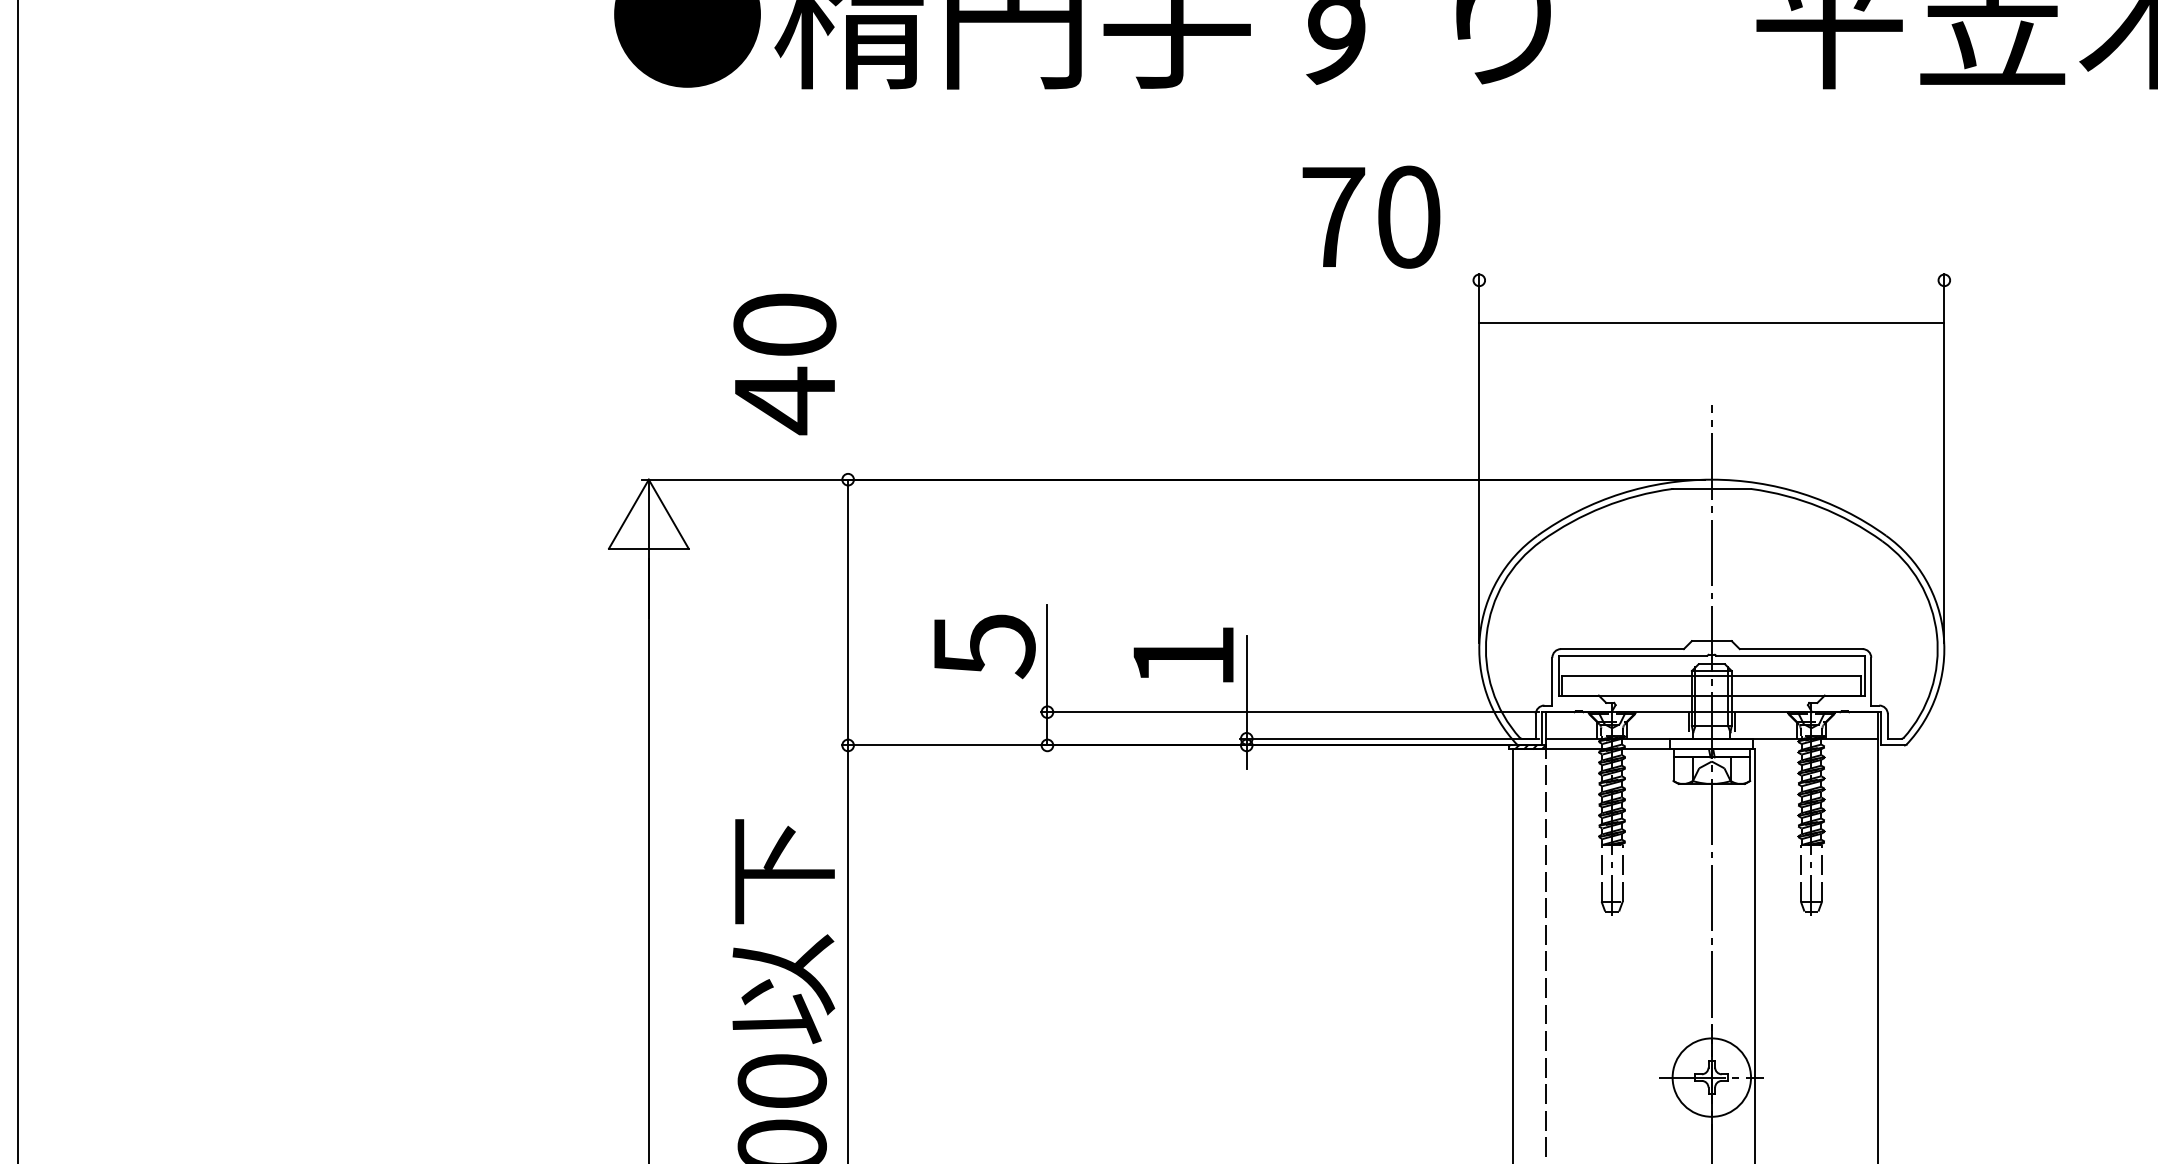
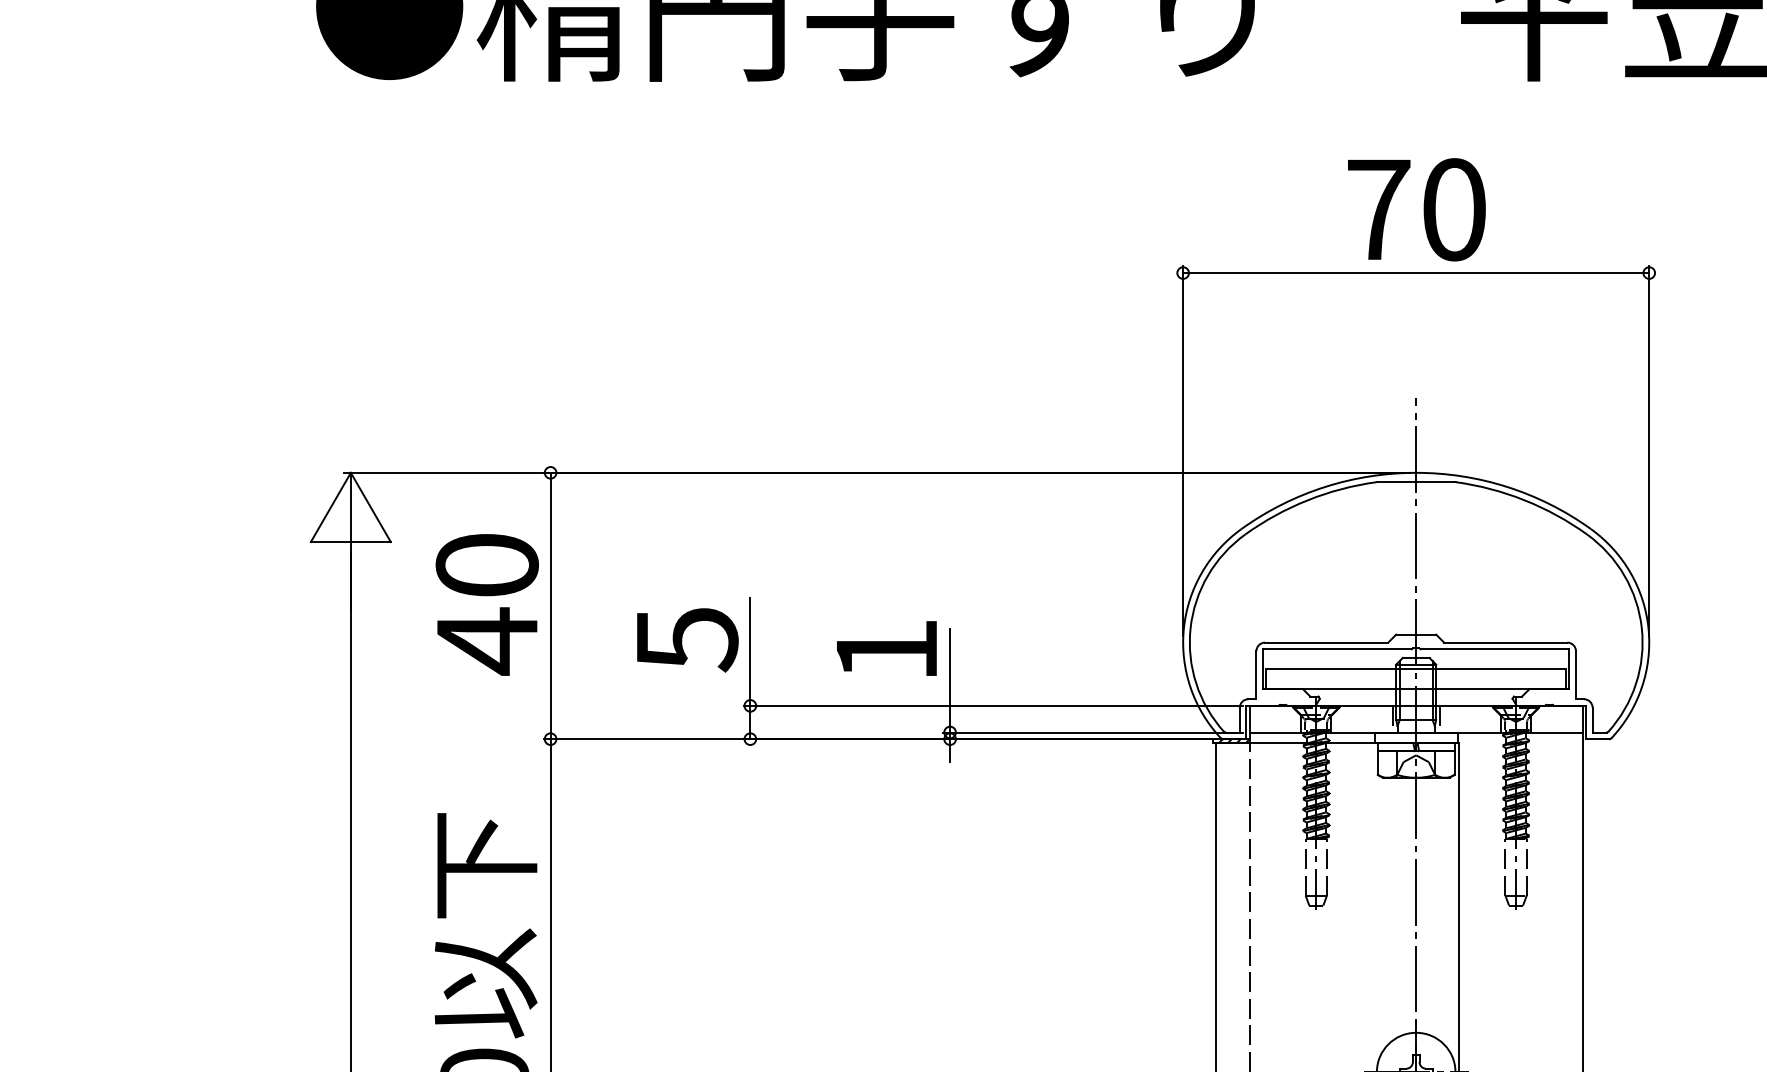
text: (1371, 216) -> (1416, 209), moved
line: (1711, 323) -> (1415, 273), moved
text: (784, 364) -> (486, 604), moved

